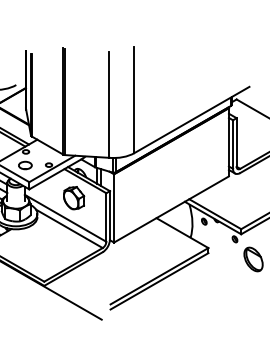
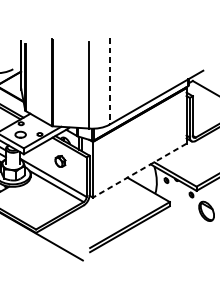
line: (134, 100) -> (109, 81), solid -> dashed
part: (74, 198) -> (60, 161), size x0.6
line: (171, 209) -> (139, 170), solid -> dashed

